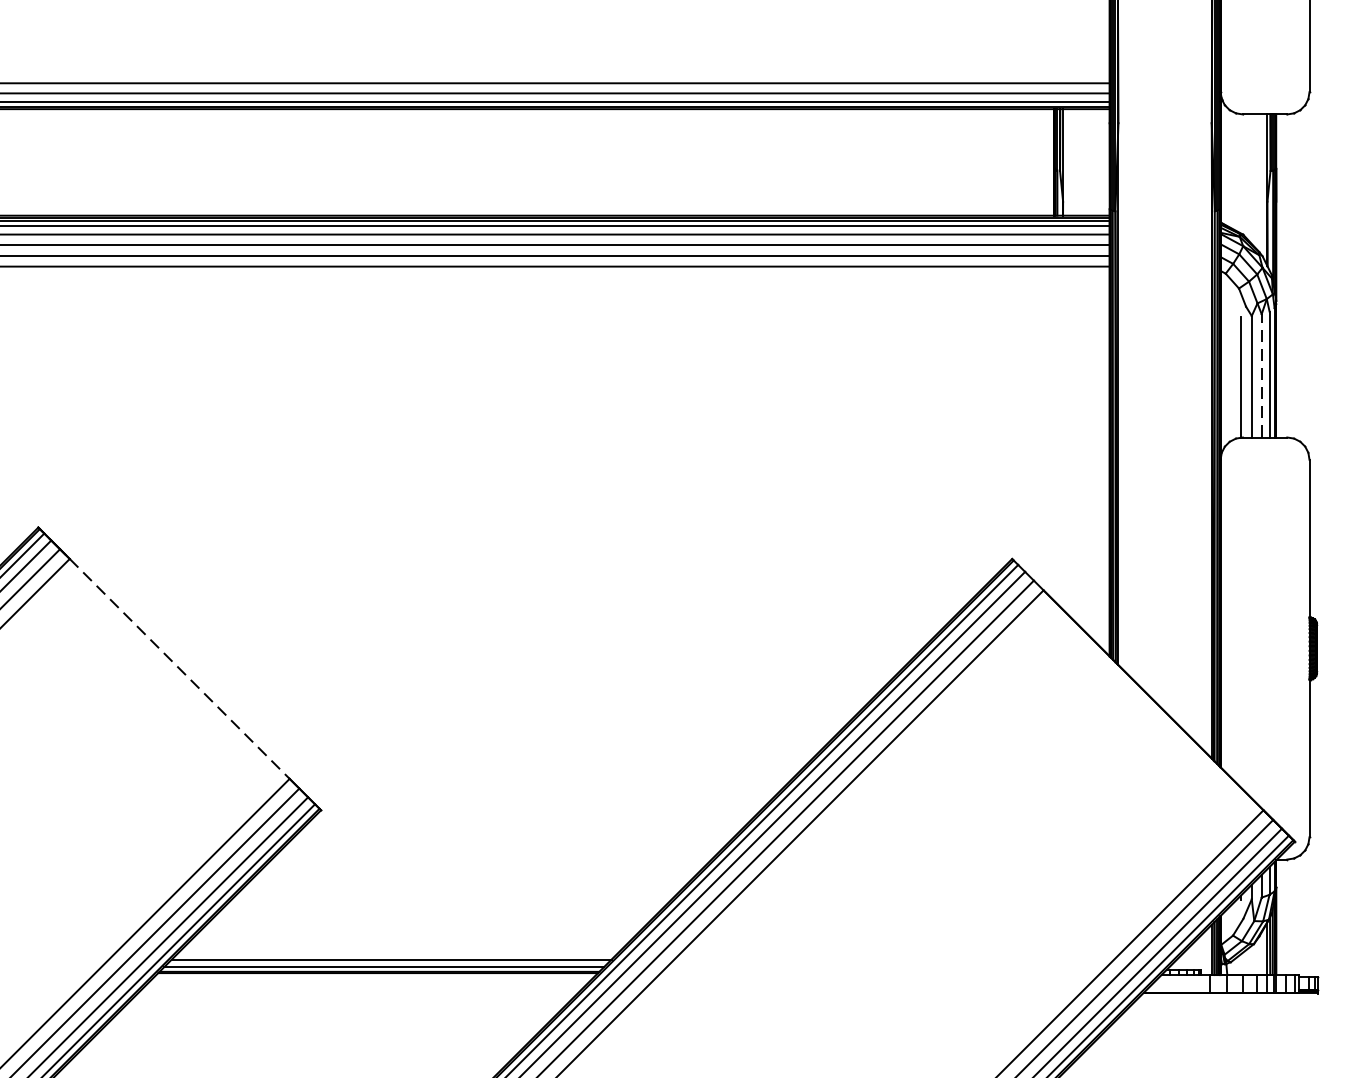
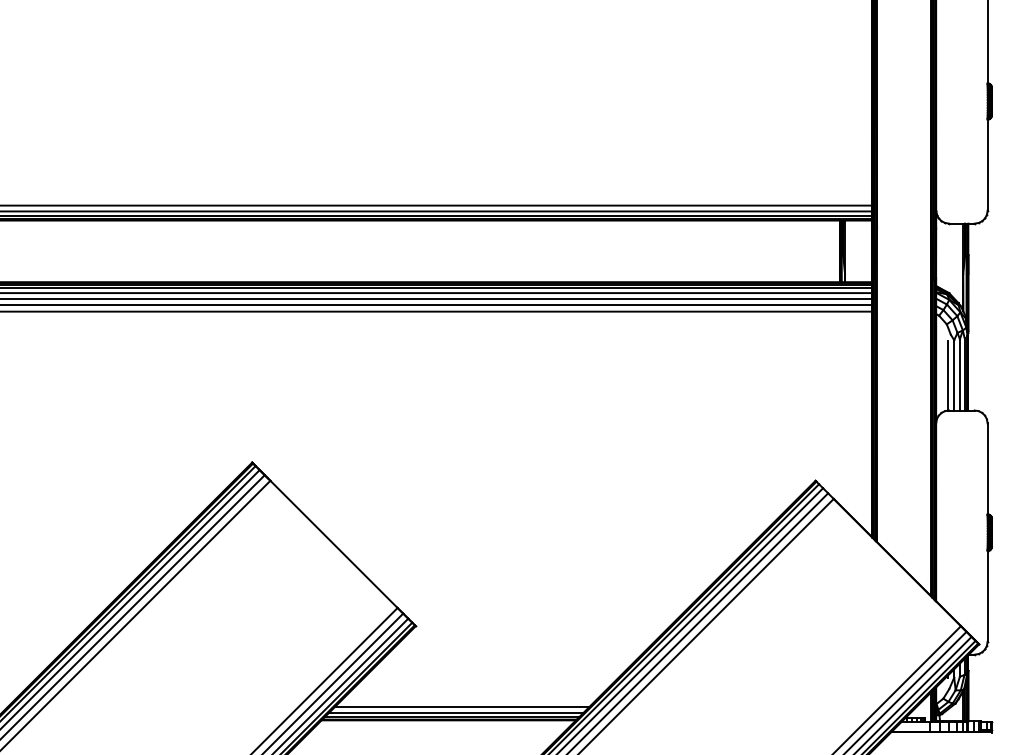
line: (1260, 375) -> (959, 374), dashed -> solid
line: (180, 669) -> (334, 544), dashed -> solid
line: (401, 949) -> (462, 706), added

